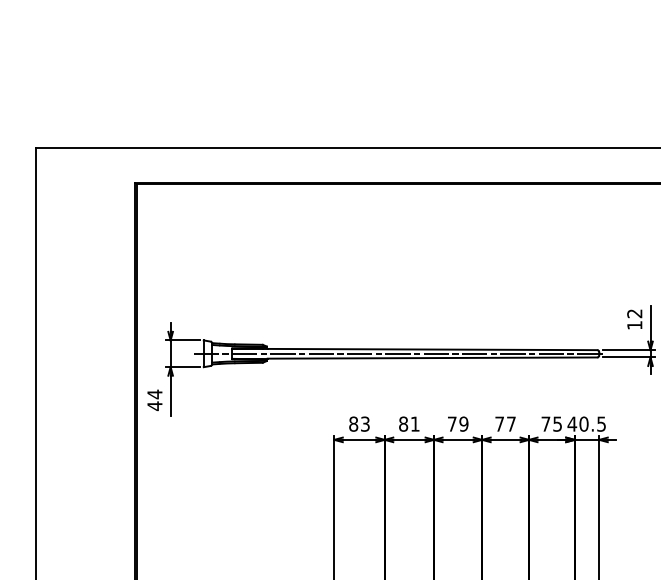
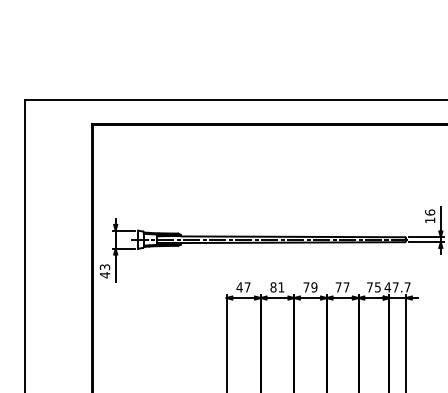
text: (635, 313) -> (430, 212), 12 -> 16
text: (154, 394) -> (104, 267), 44 -> 43
text: (359, 424) -> (243, 287), 83 -> 47
text: (592, 424) -> (401, 287), 40.5 -> 47.7

